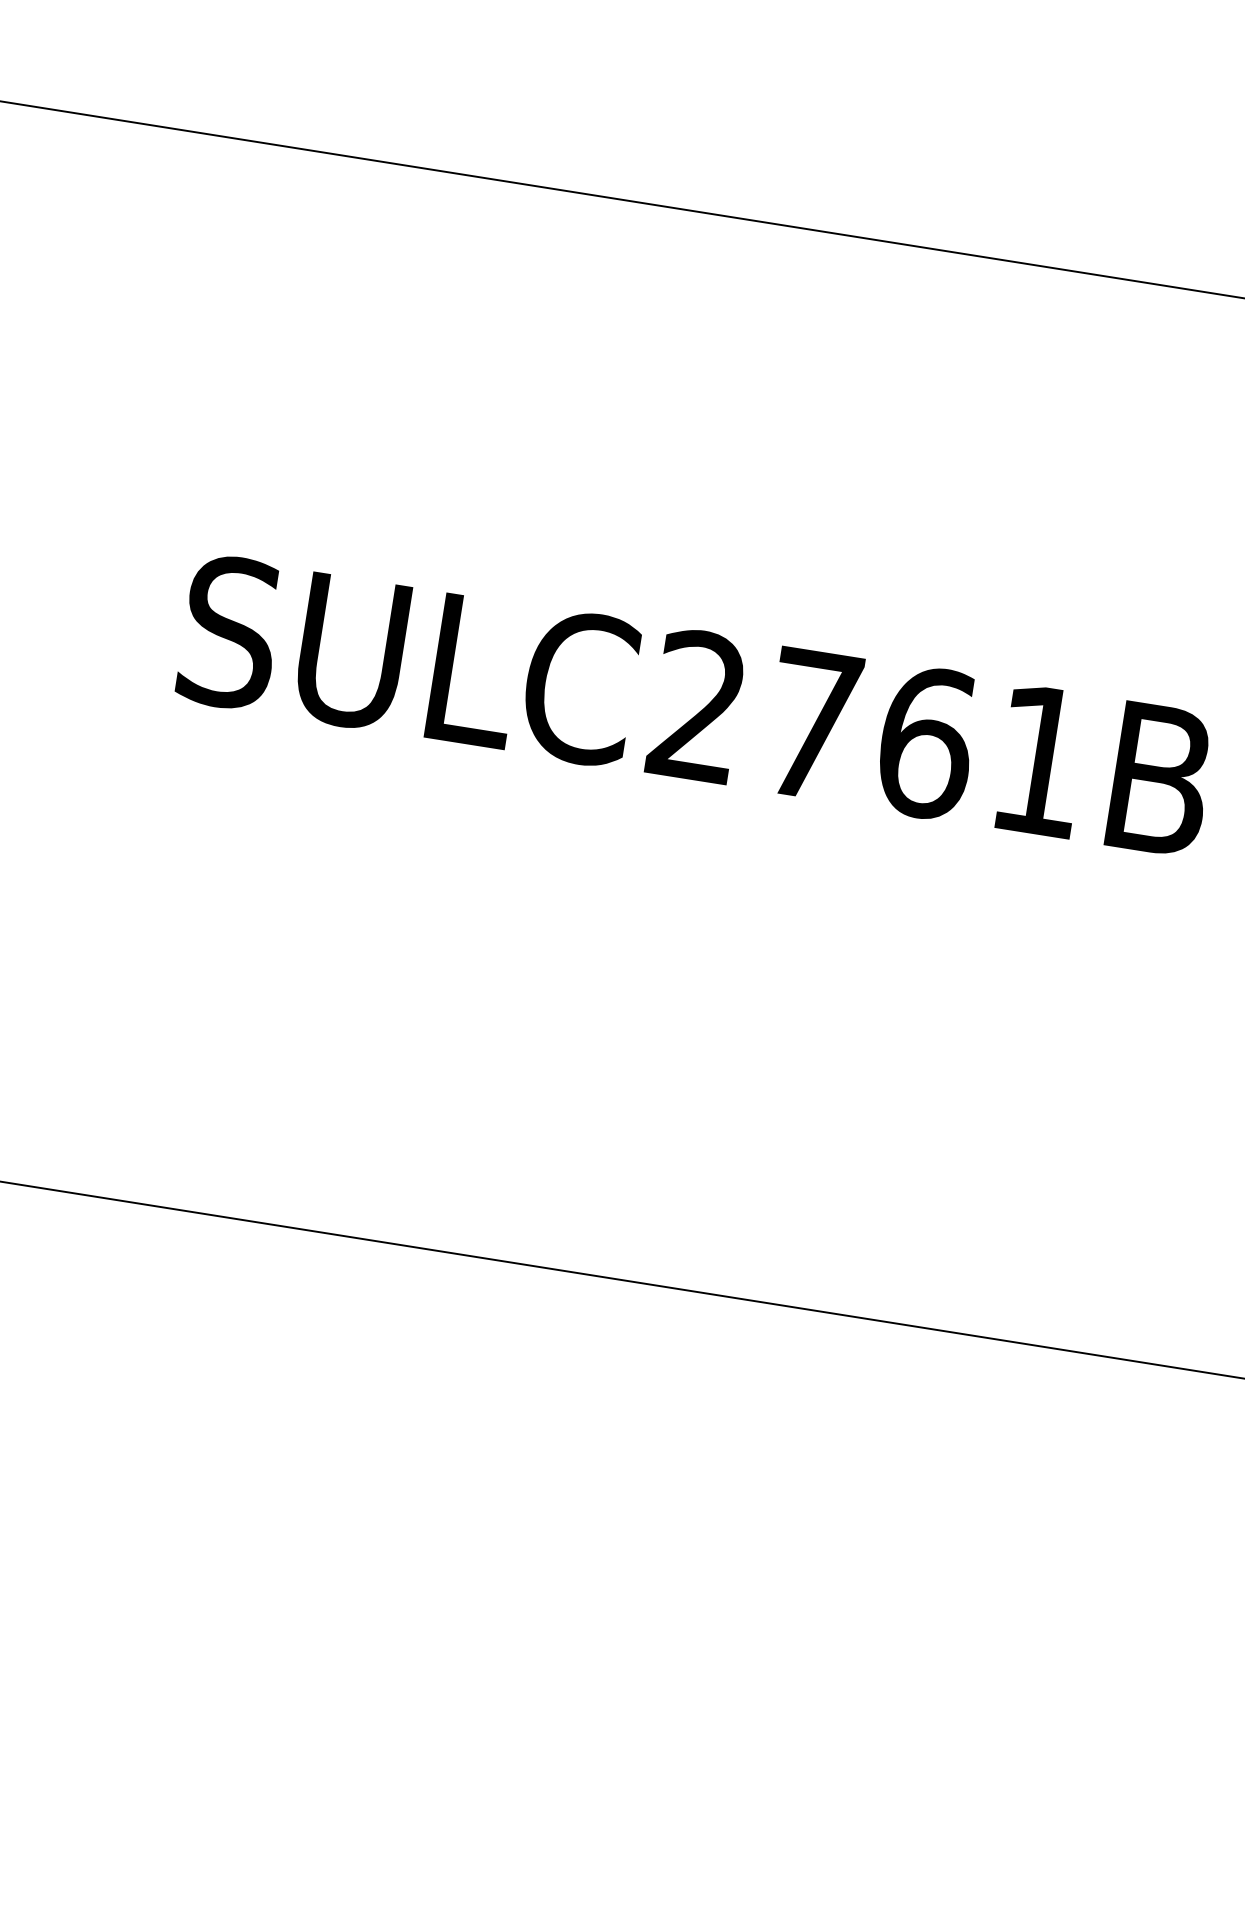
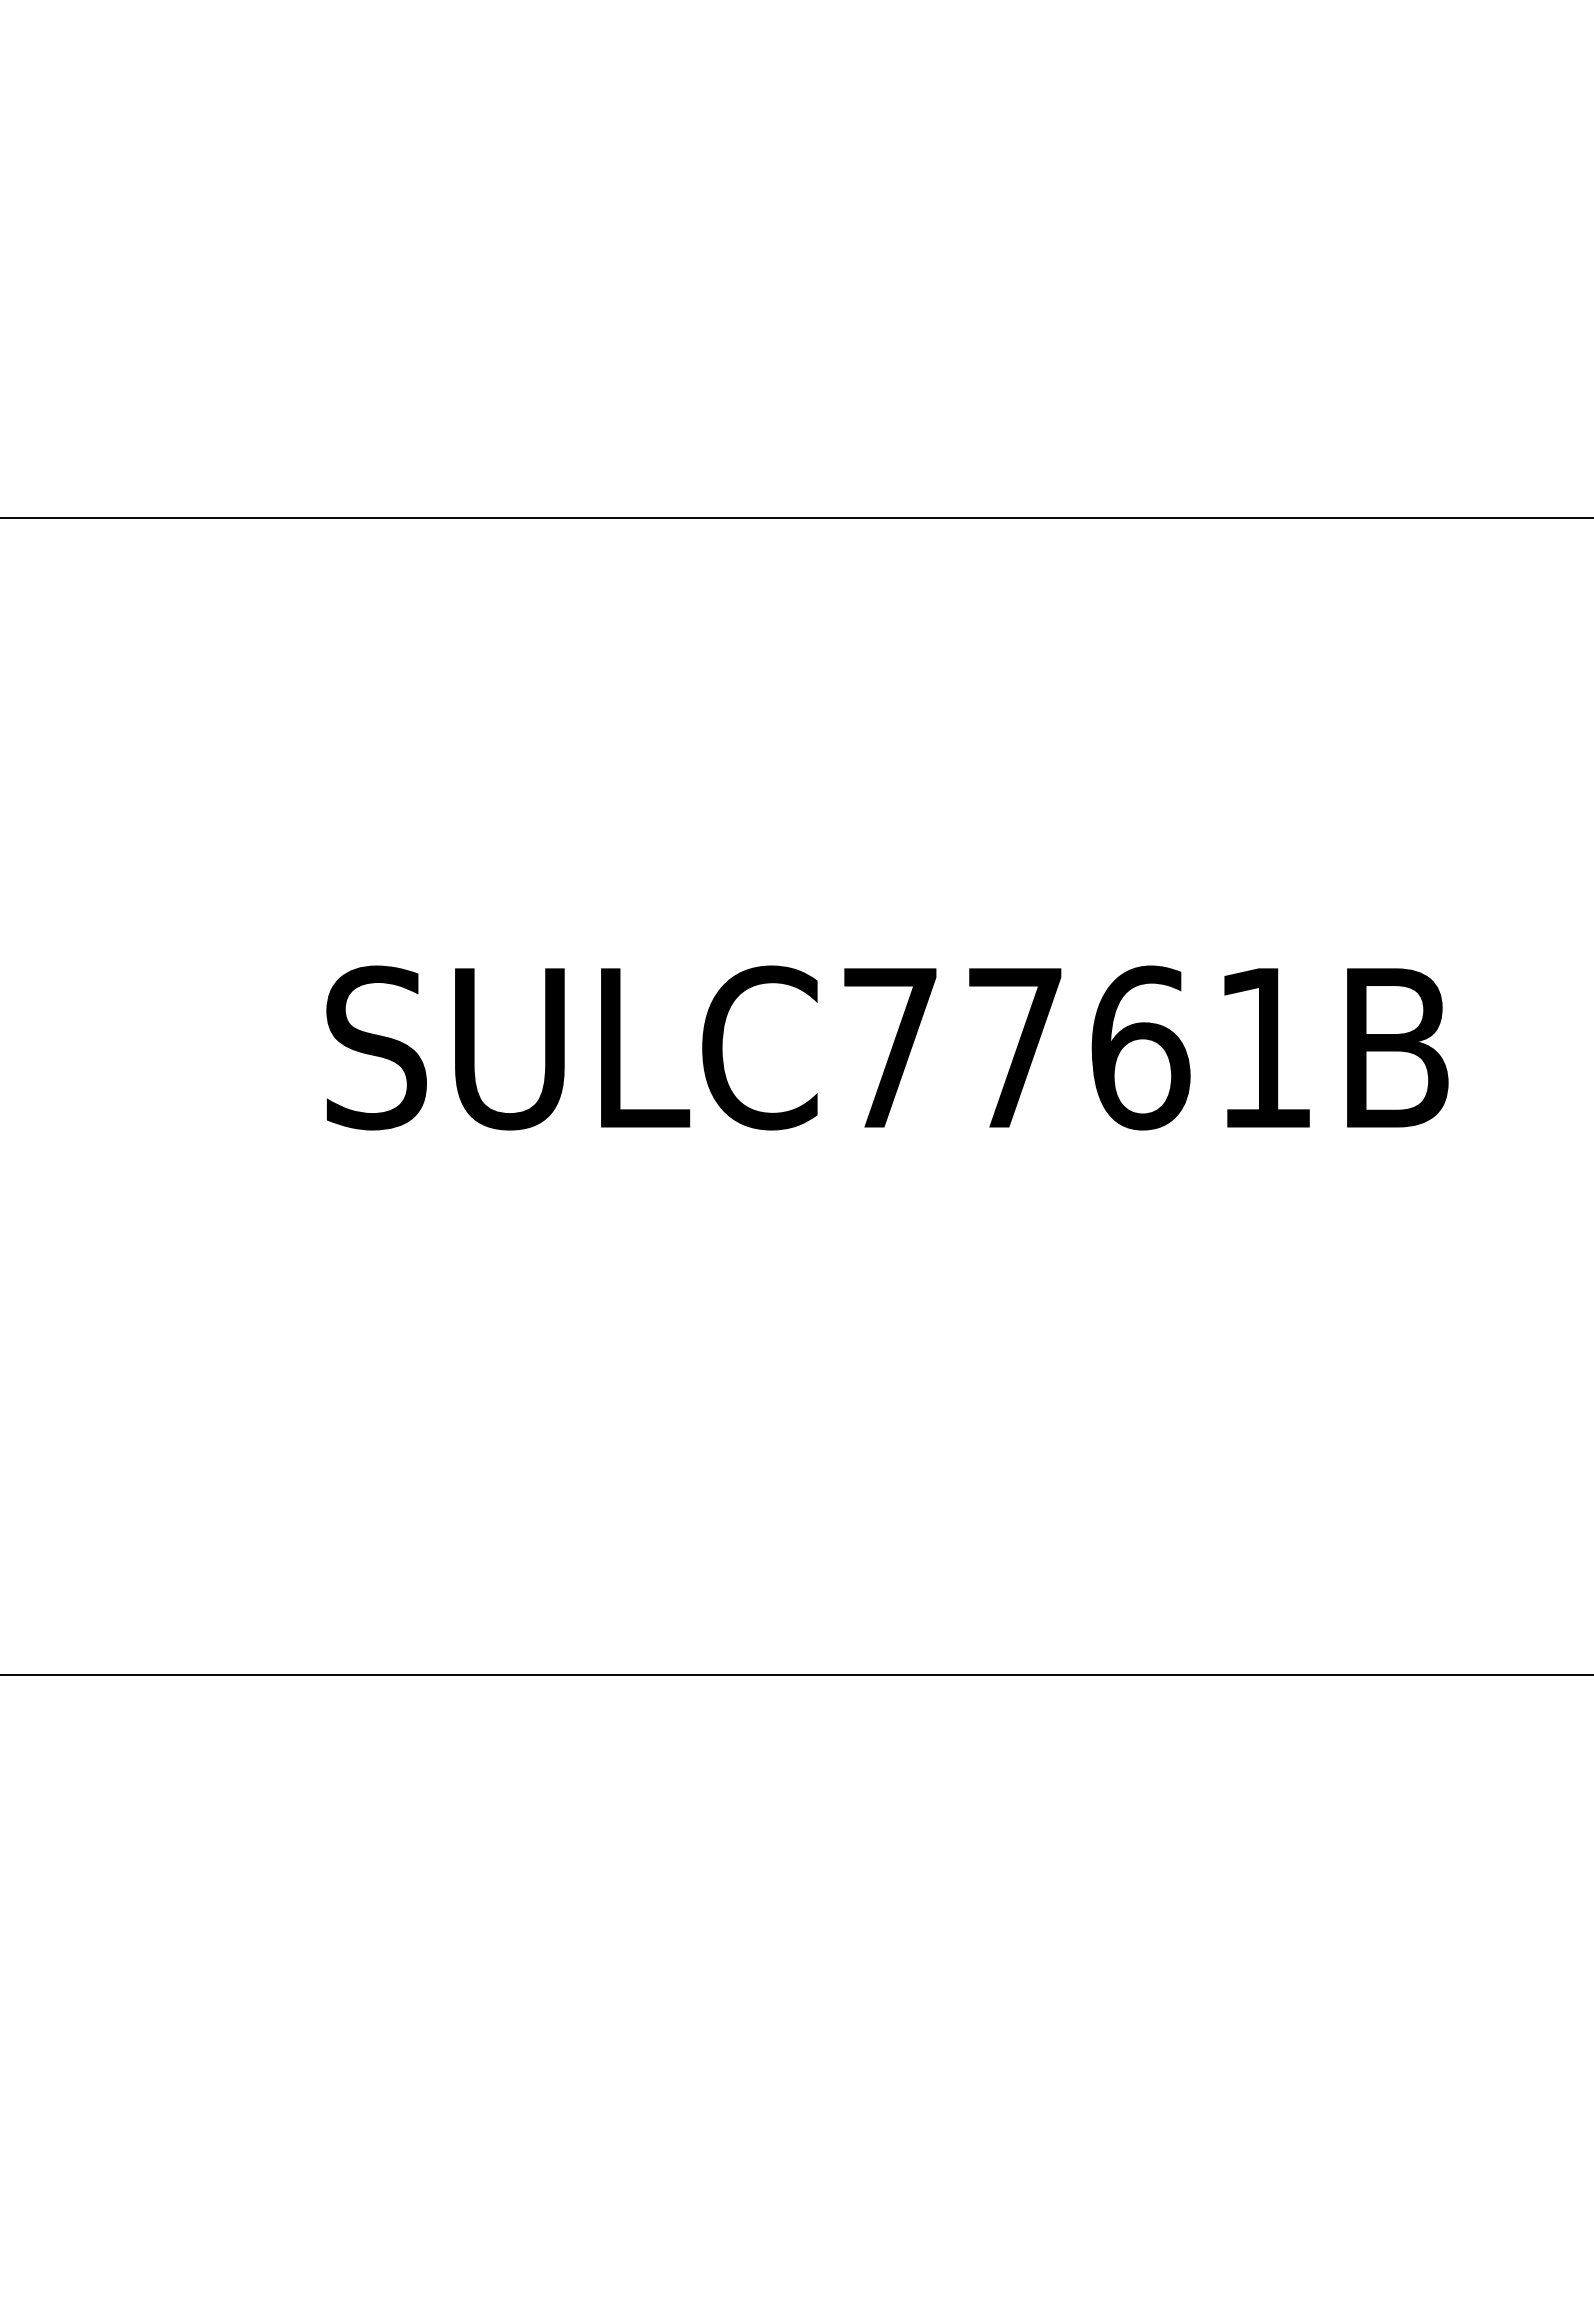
text: (698, 705) -> (889, 1046), SULC2761B -> SULC7761B

